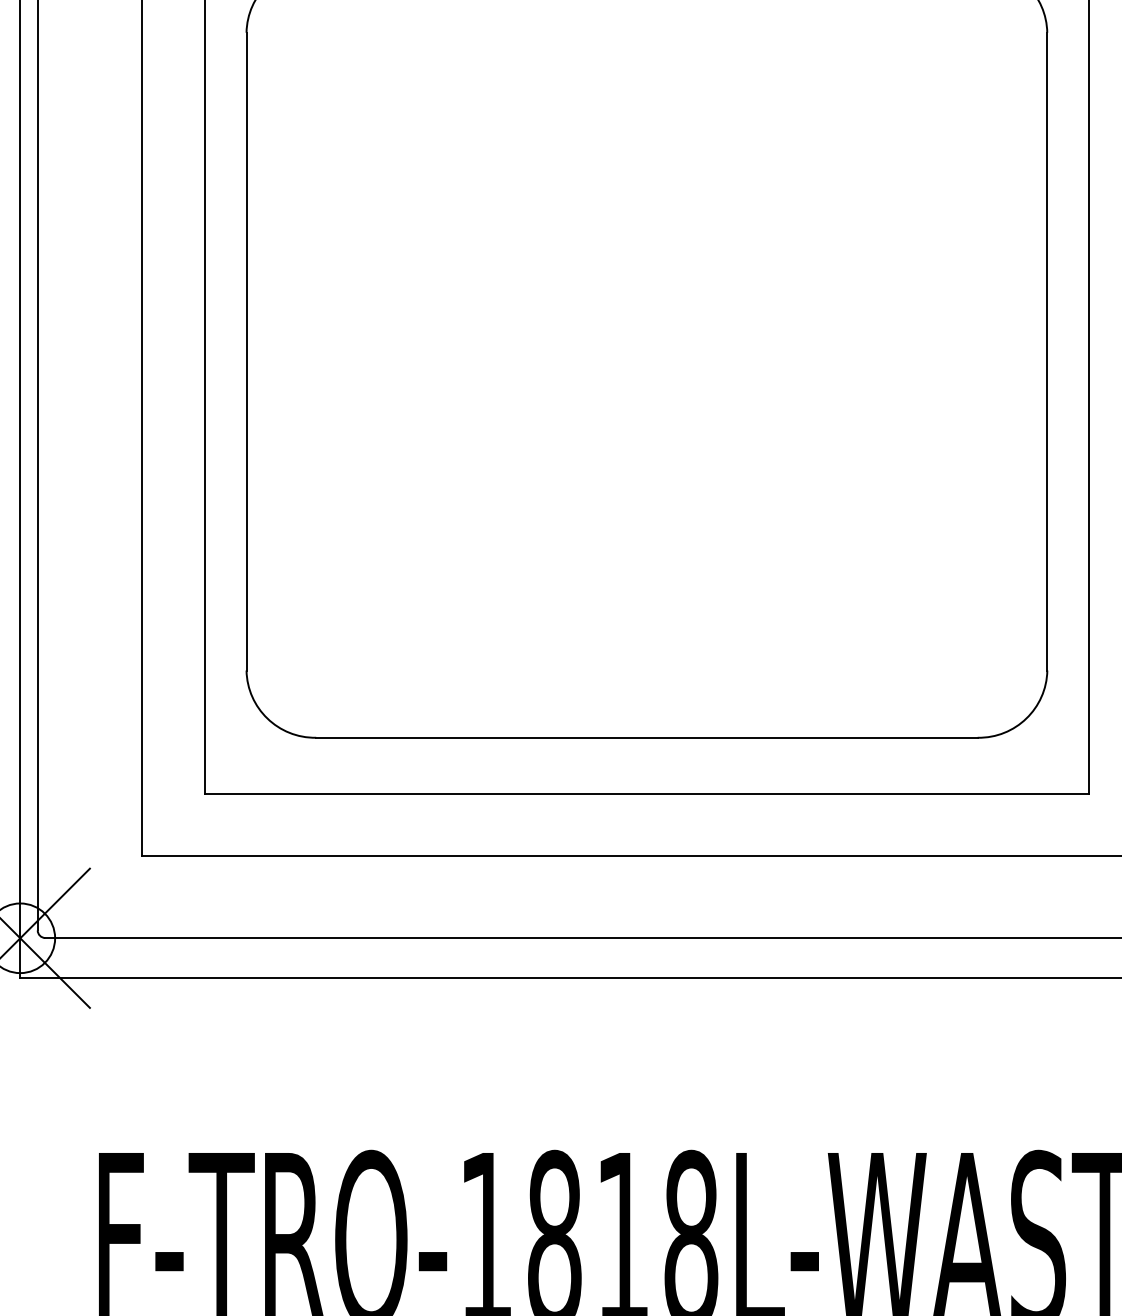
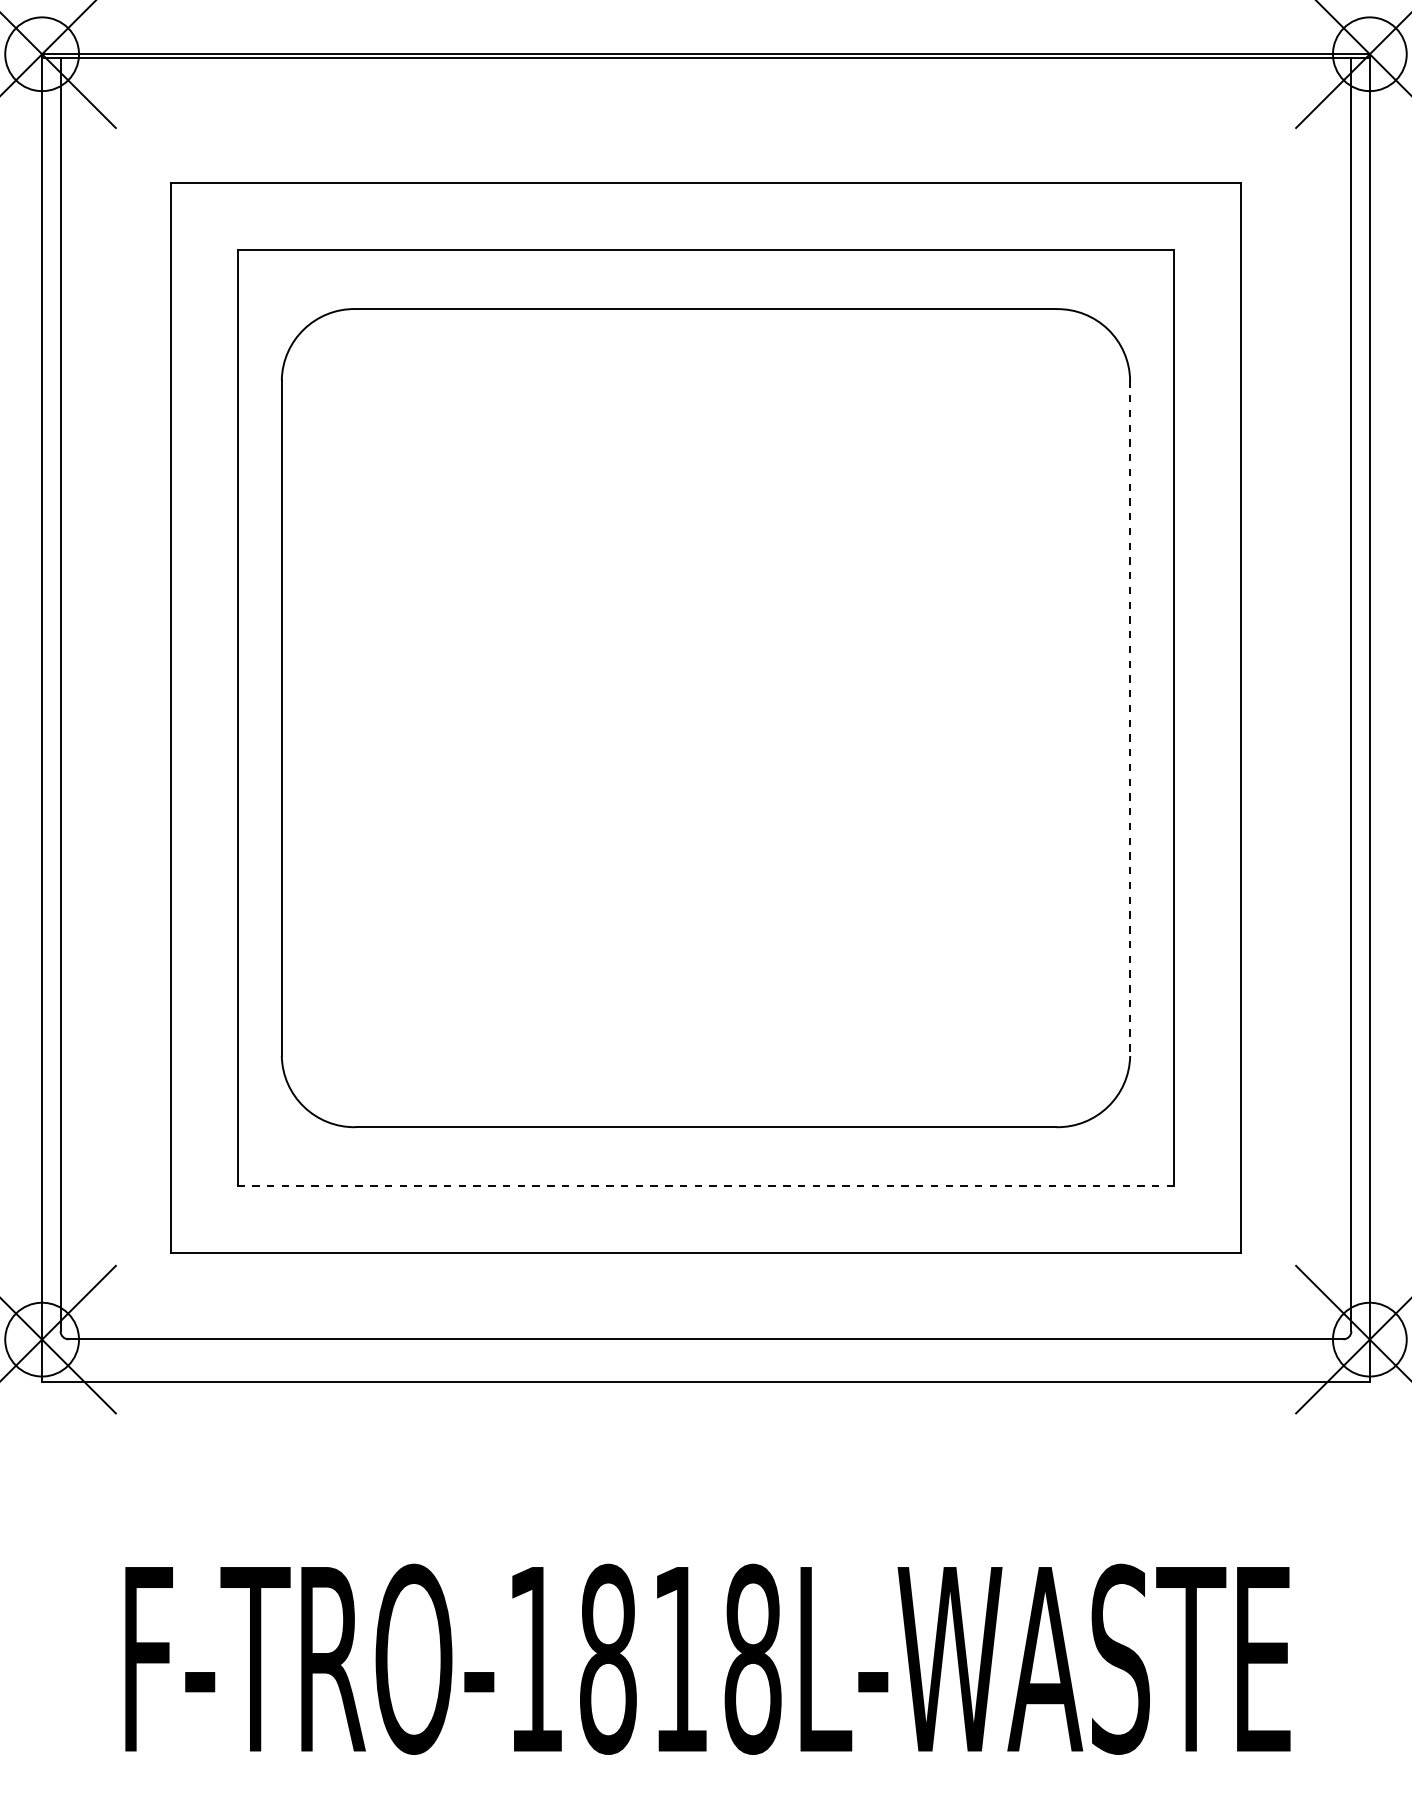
line: (1047, 351) -> (1130, 718), solid -> dashed
line: (646, 793) -> (705, 1186), solid -> dashed

